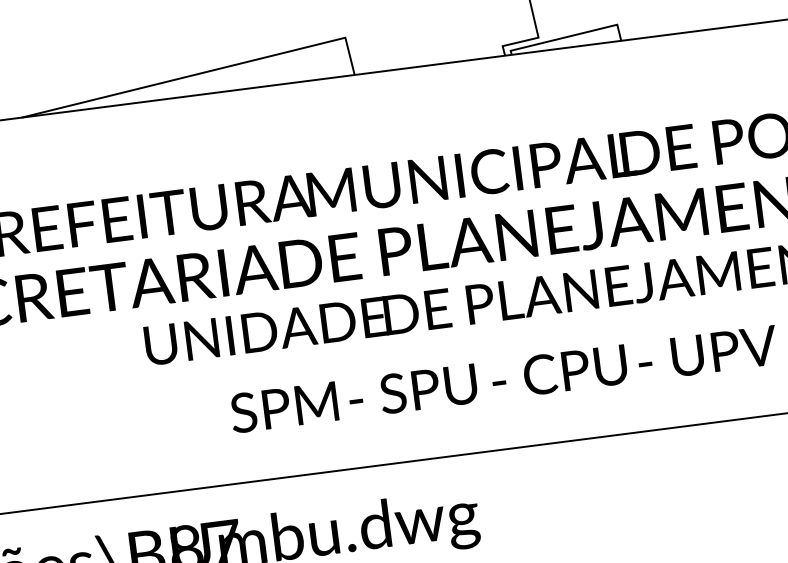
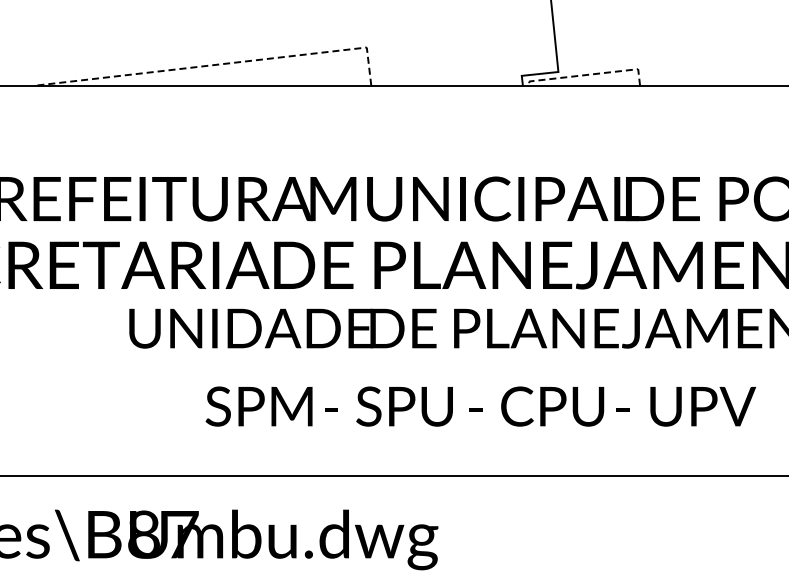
line: (569, 36) -> (589, 74), solid -> dashed
line: (203, 73) -> (221, 64), solid -> dashed

